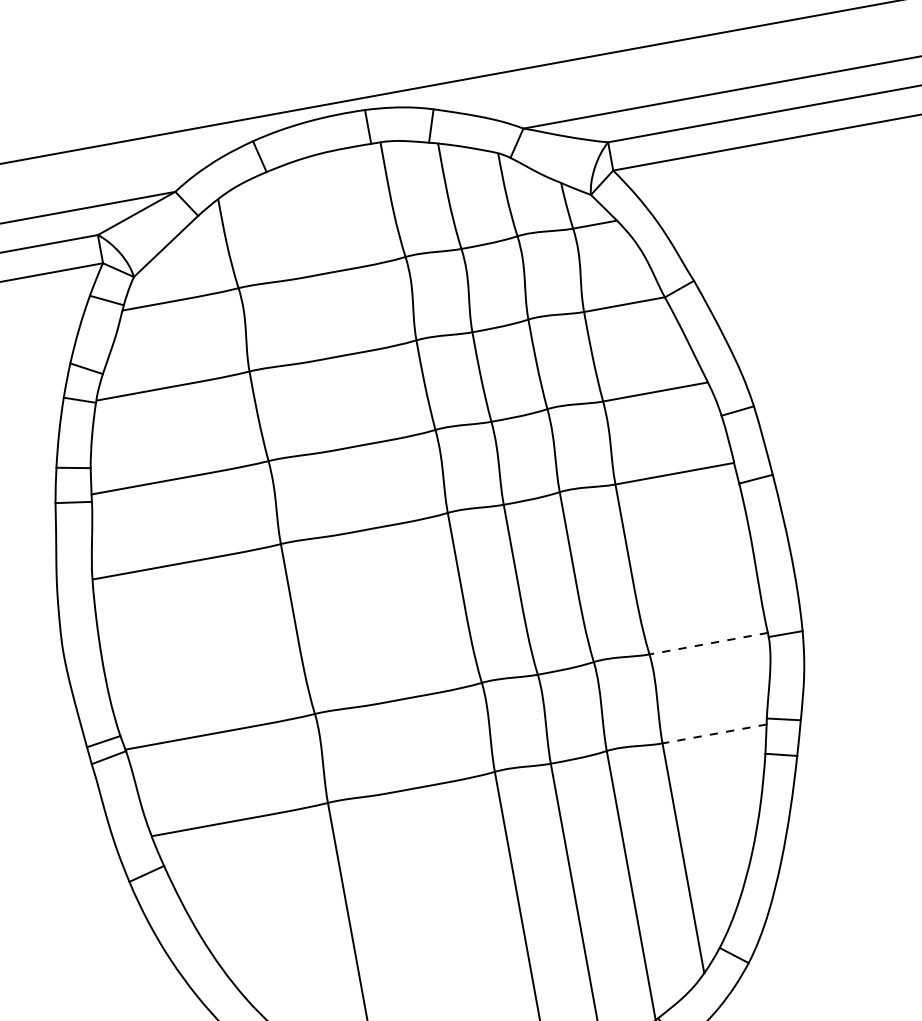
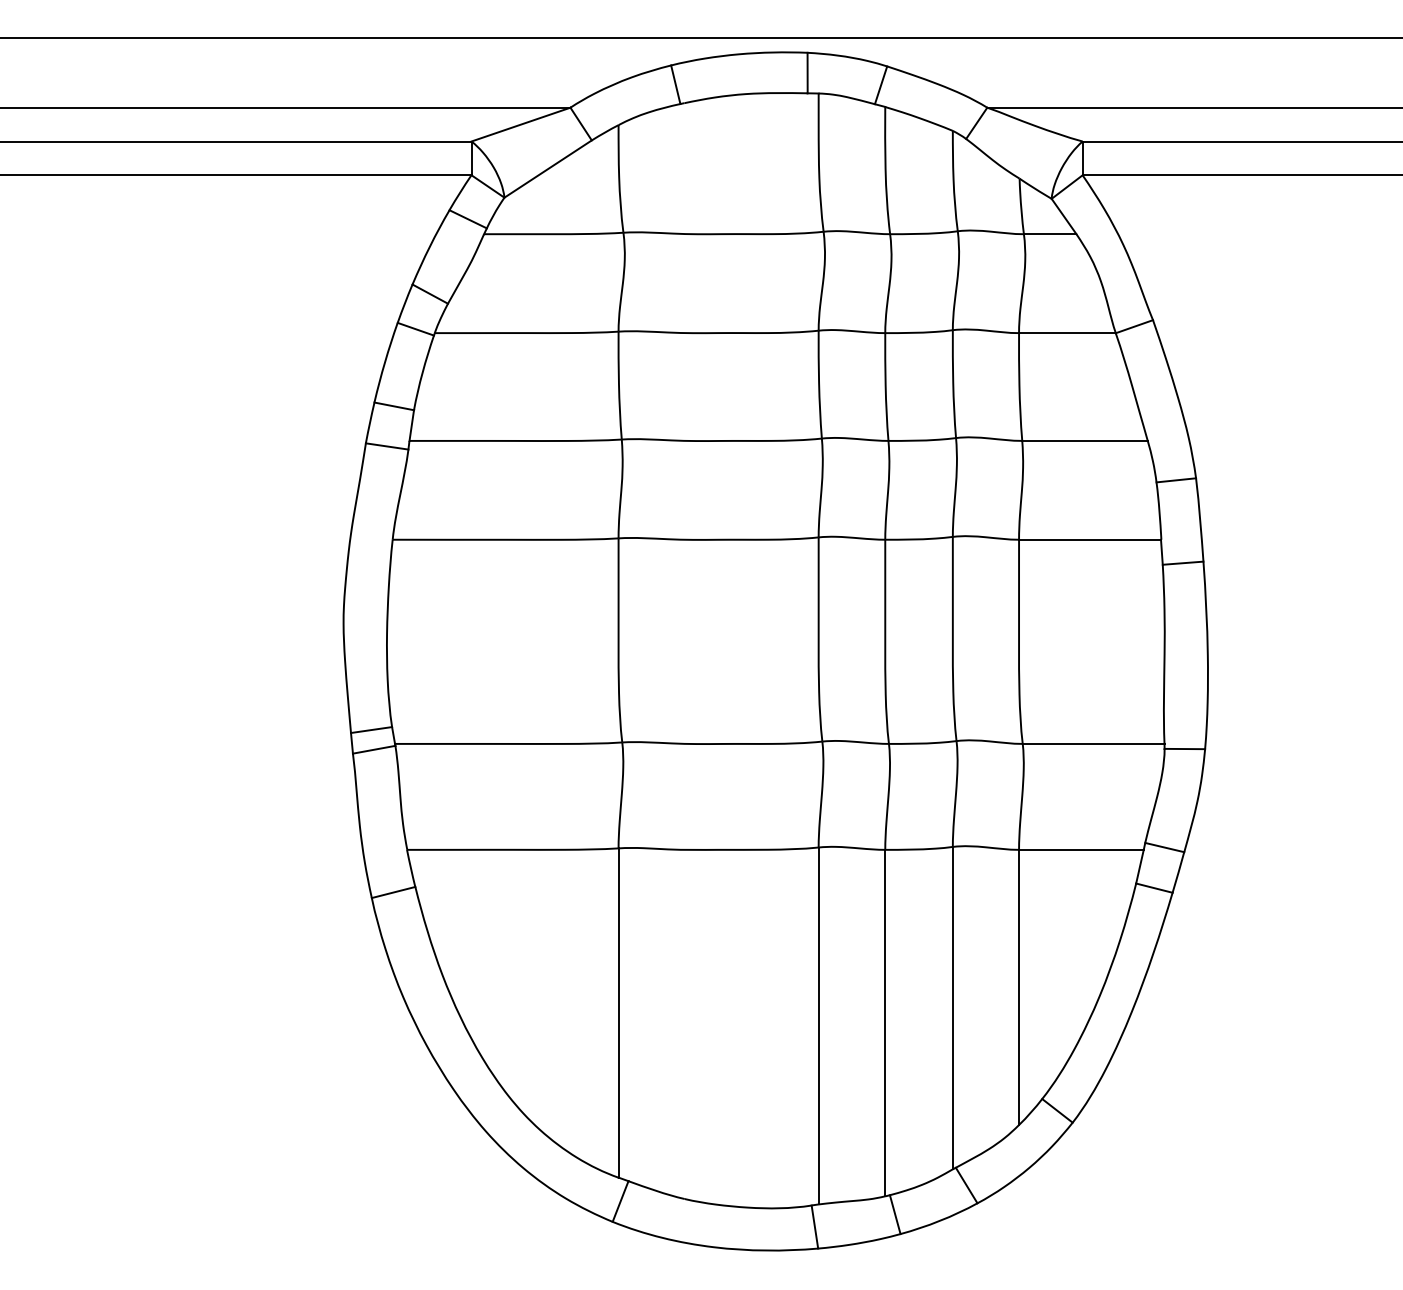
line: (708, 643) -> (1093, 743), dashed -> solid
line: (713, 733) -> (1080, 849), dashed -> solid

